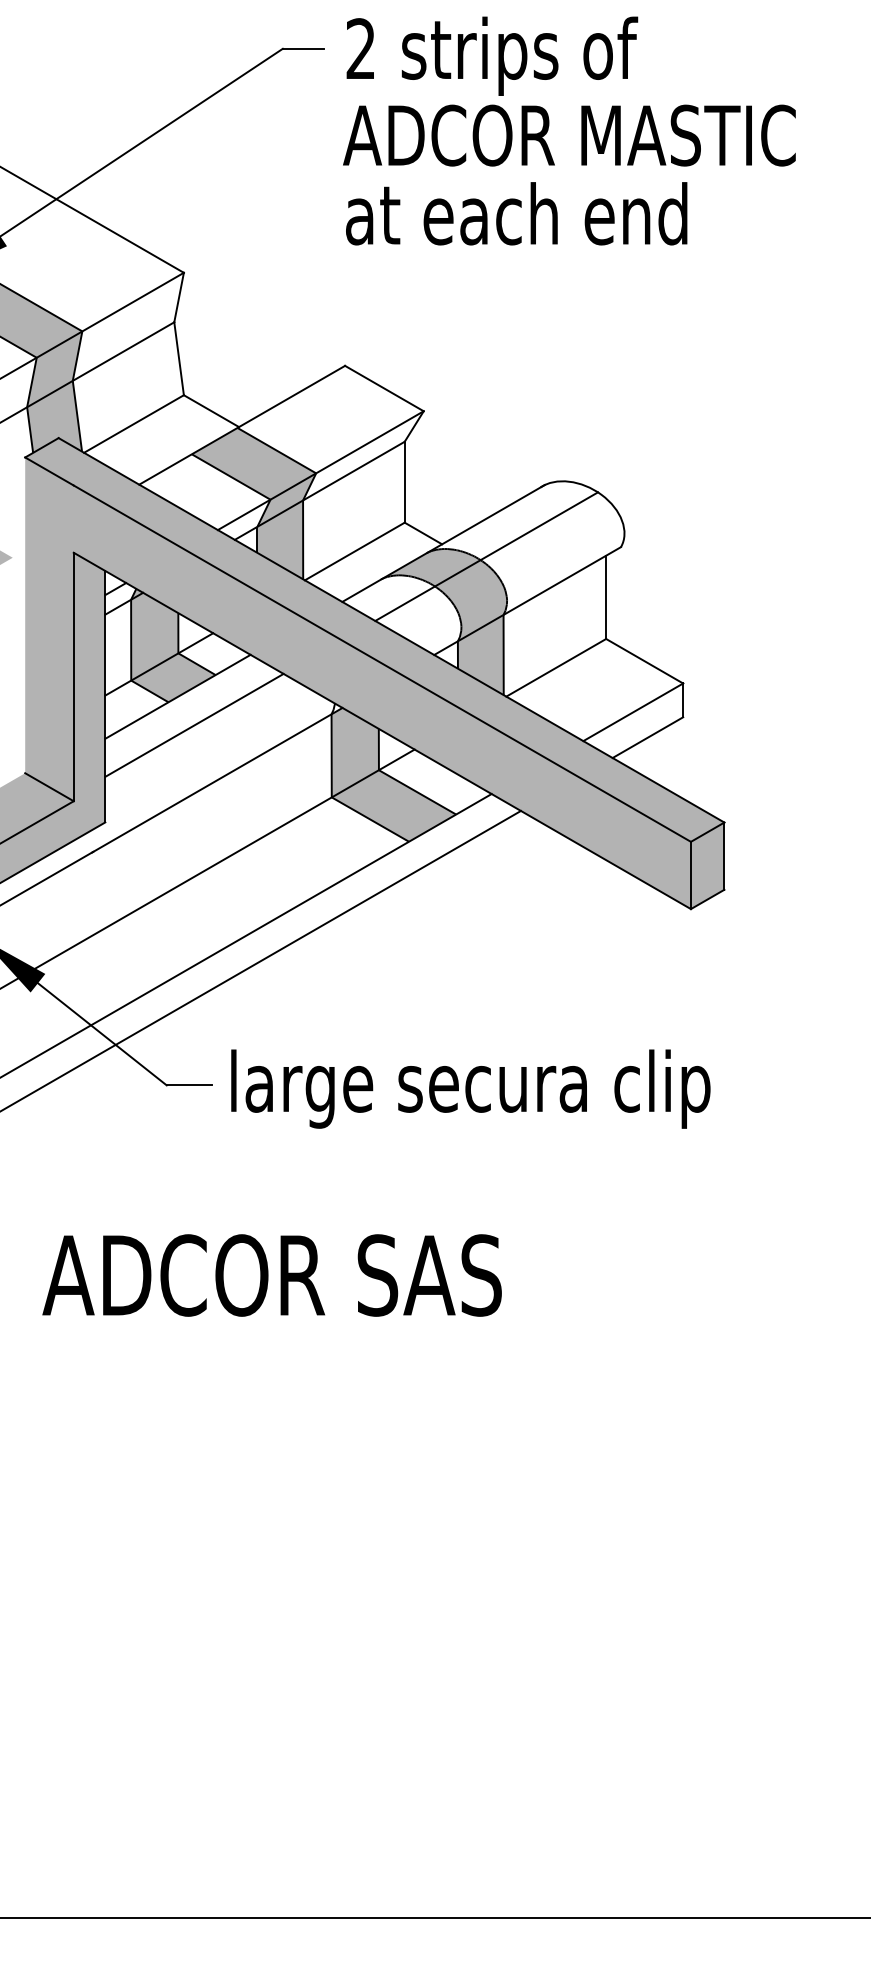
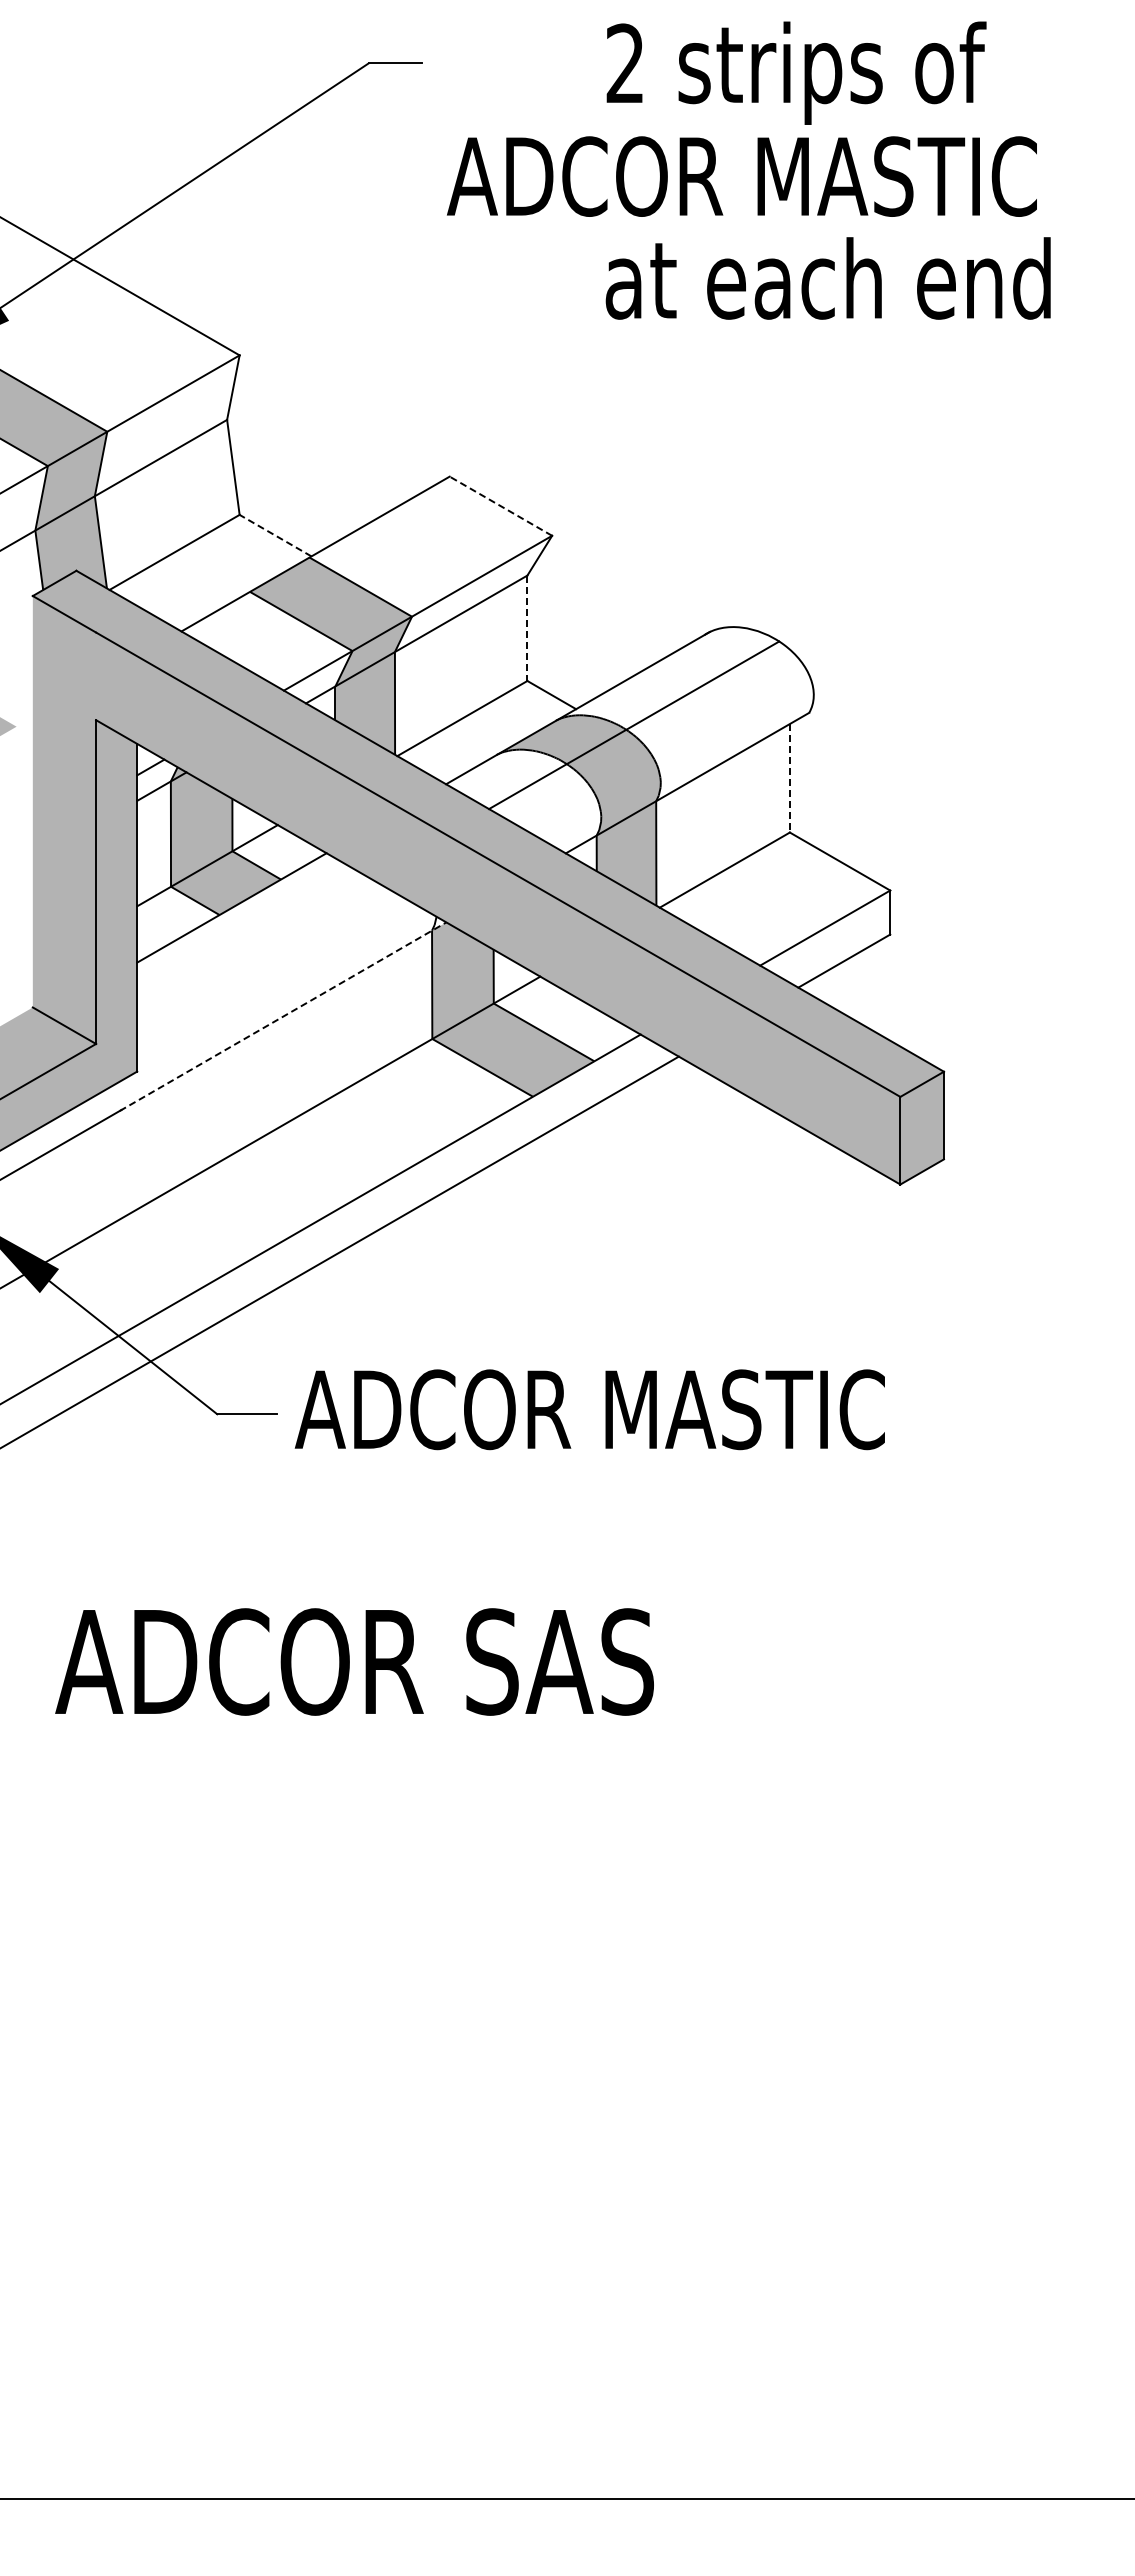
text: (492, 55) -> (796, 72), moved
text: (516, 213) -> (827, 278), moved
line: (384, 388) -> (500, 505), solid -> dashed
line: (211, 411) -> (275, 535), solid -> dashed
line: (404, 482) -> (527, 628), solid -> dashed
line: (605, 597) -> (789, 778), solid -> dashed
line: (194, 725) -> (253, 945), removed
line: (217, 780) -> (283, 1016), solid -> dashed
text: (467, 1088) -> (609, 1418), large secura clip -> ADCOR MASTIC

